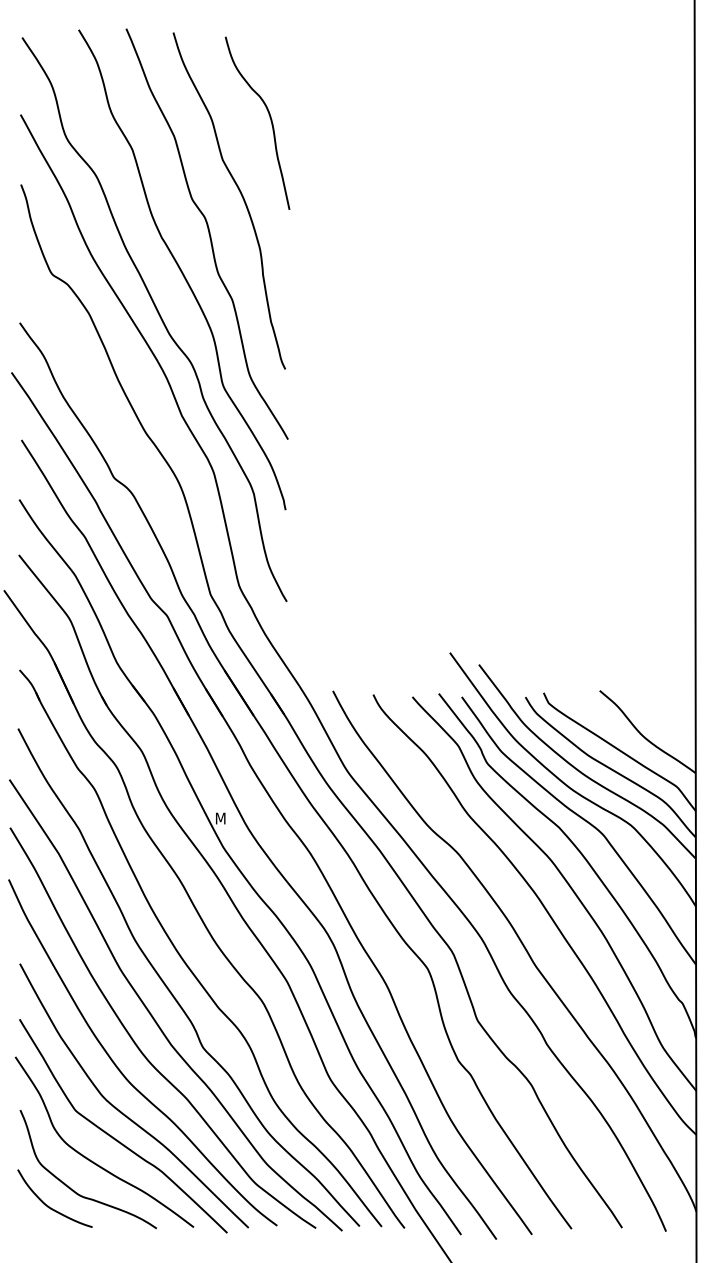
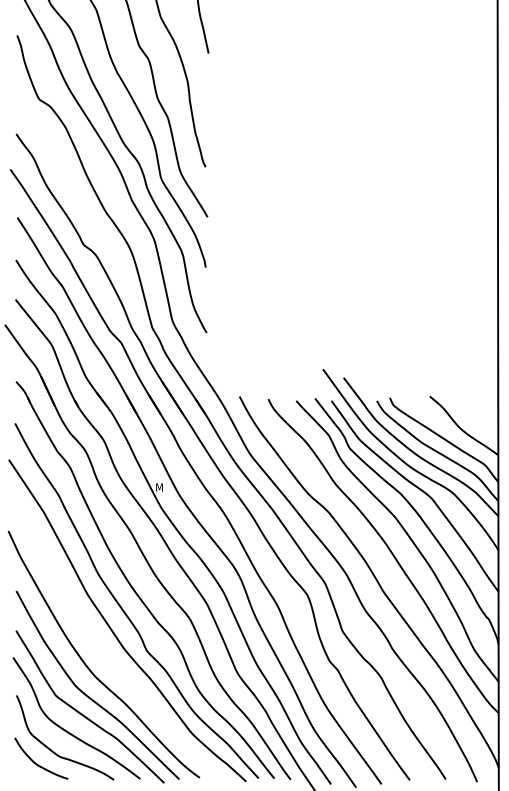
curve: (137, 1044) -> (100, 648), removed

